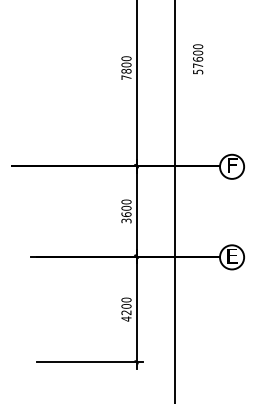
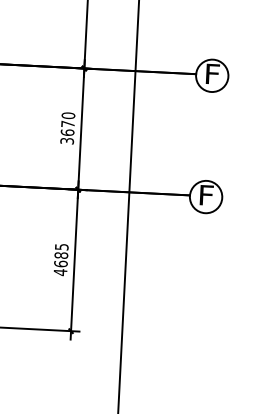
text: (126, 207) -> (68, 123), 3600 -> 3670
text: (232, 256) -> (206, 195), E -> F
text: (126, 306) -> (61, 255), 4200 -> 4685

